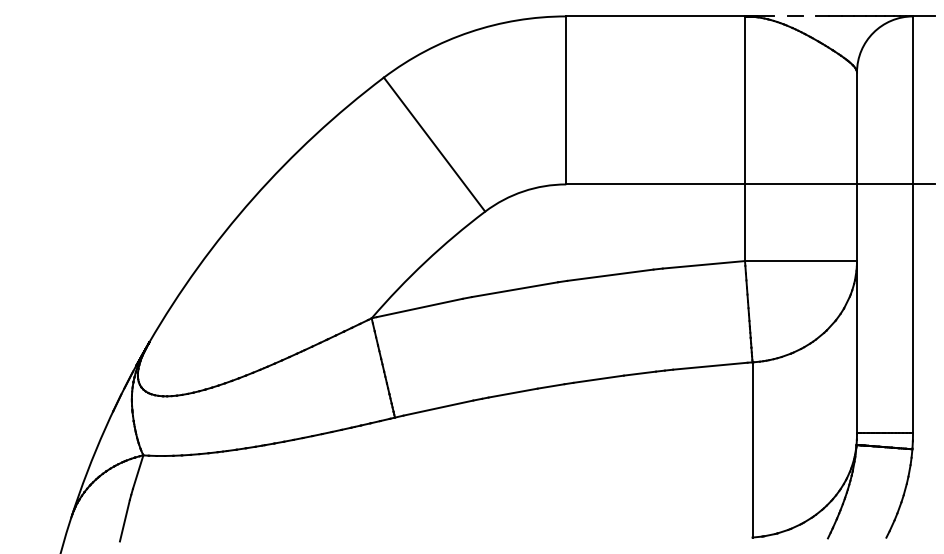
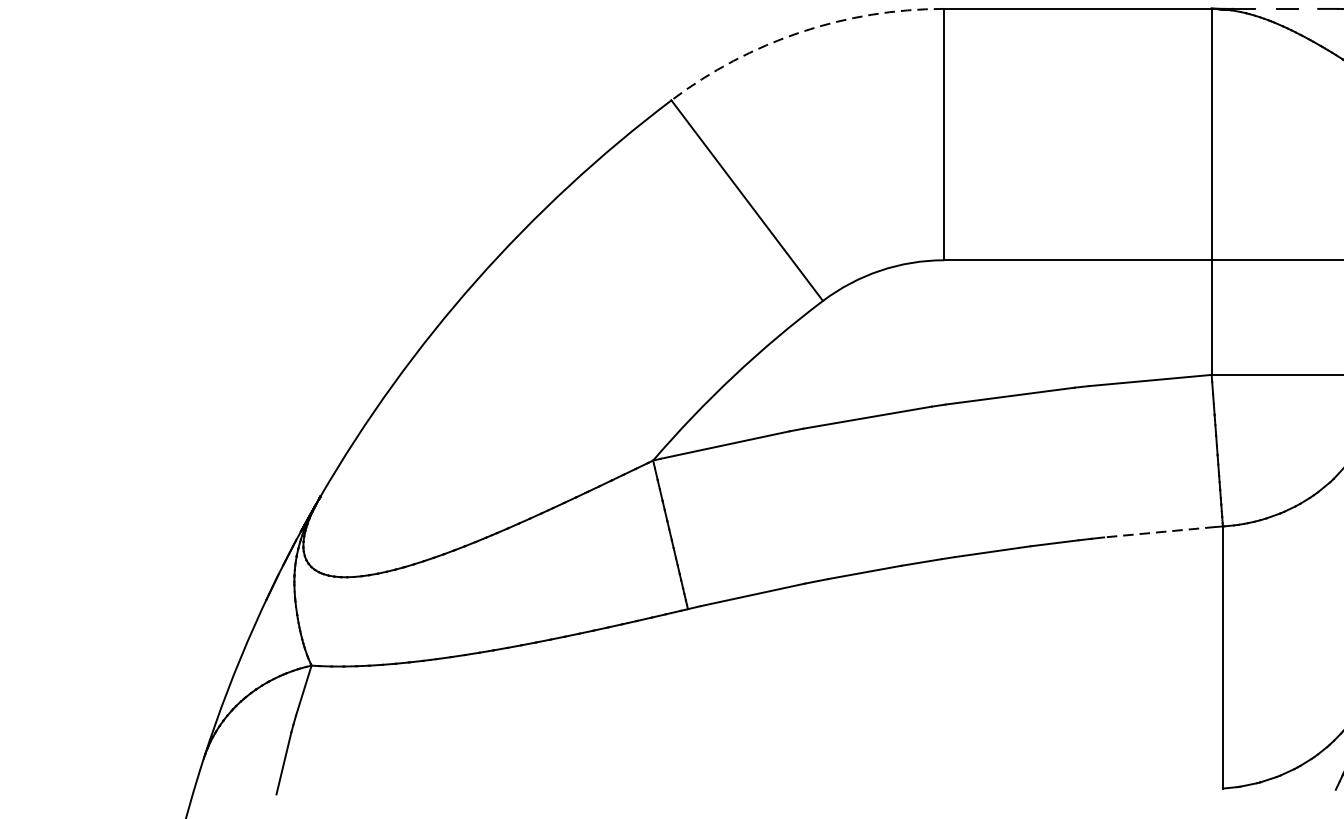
arc: (470, 32) -> (800, 32), solid -> dashed
line: (709, 366) -> (1158, 532), solid -> dashed

